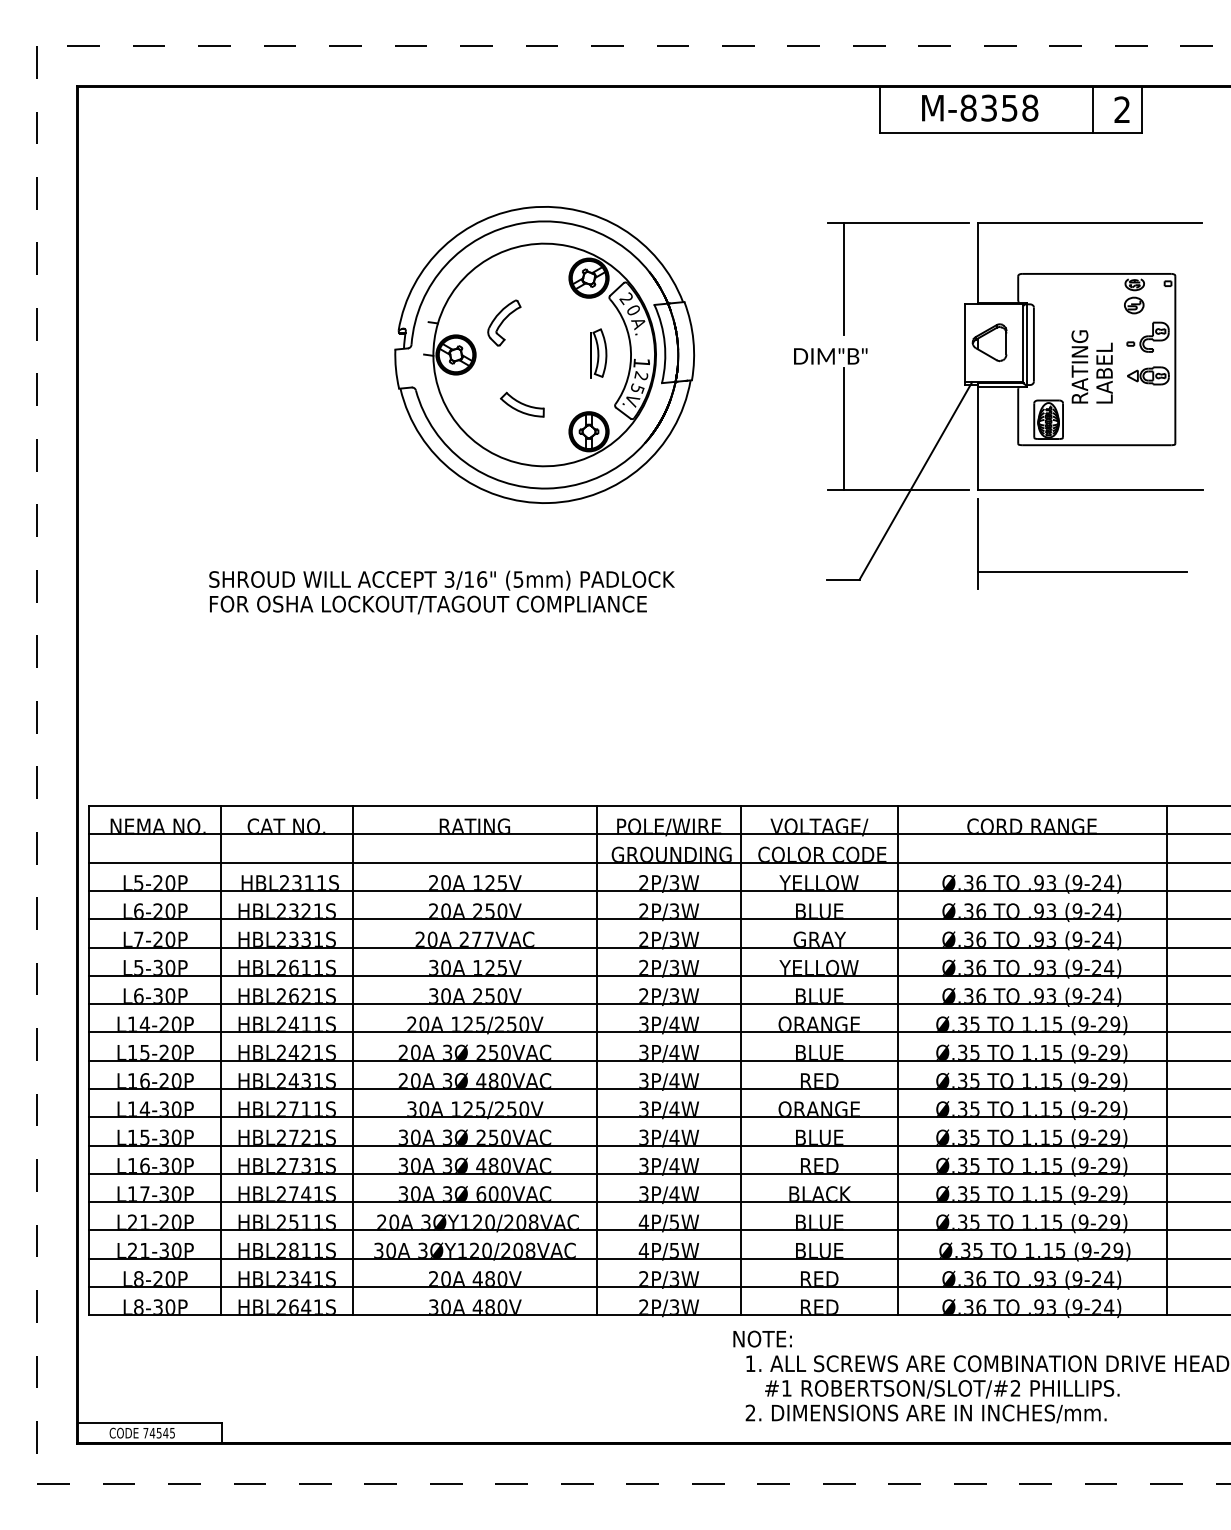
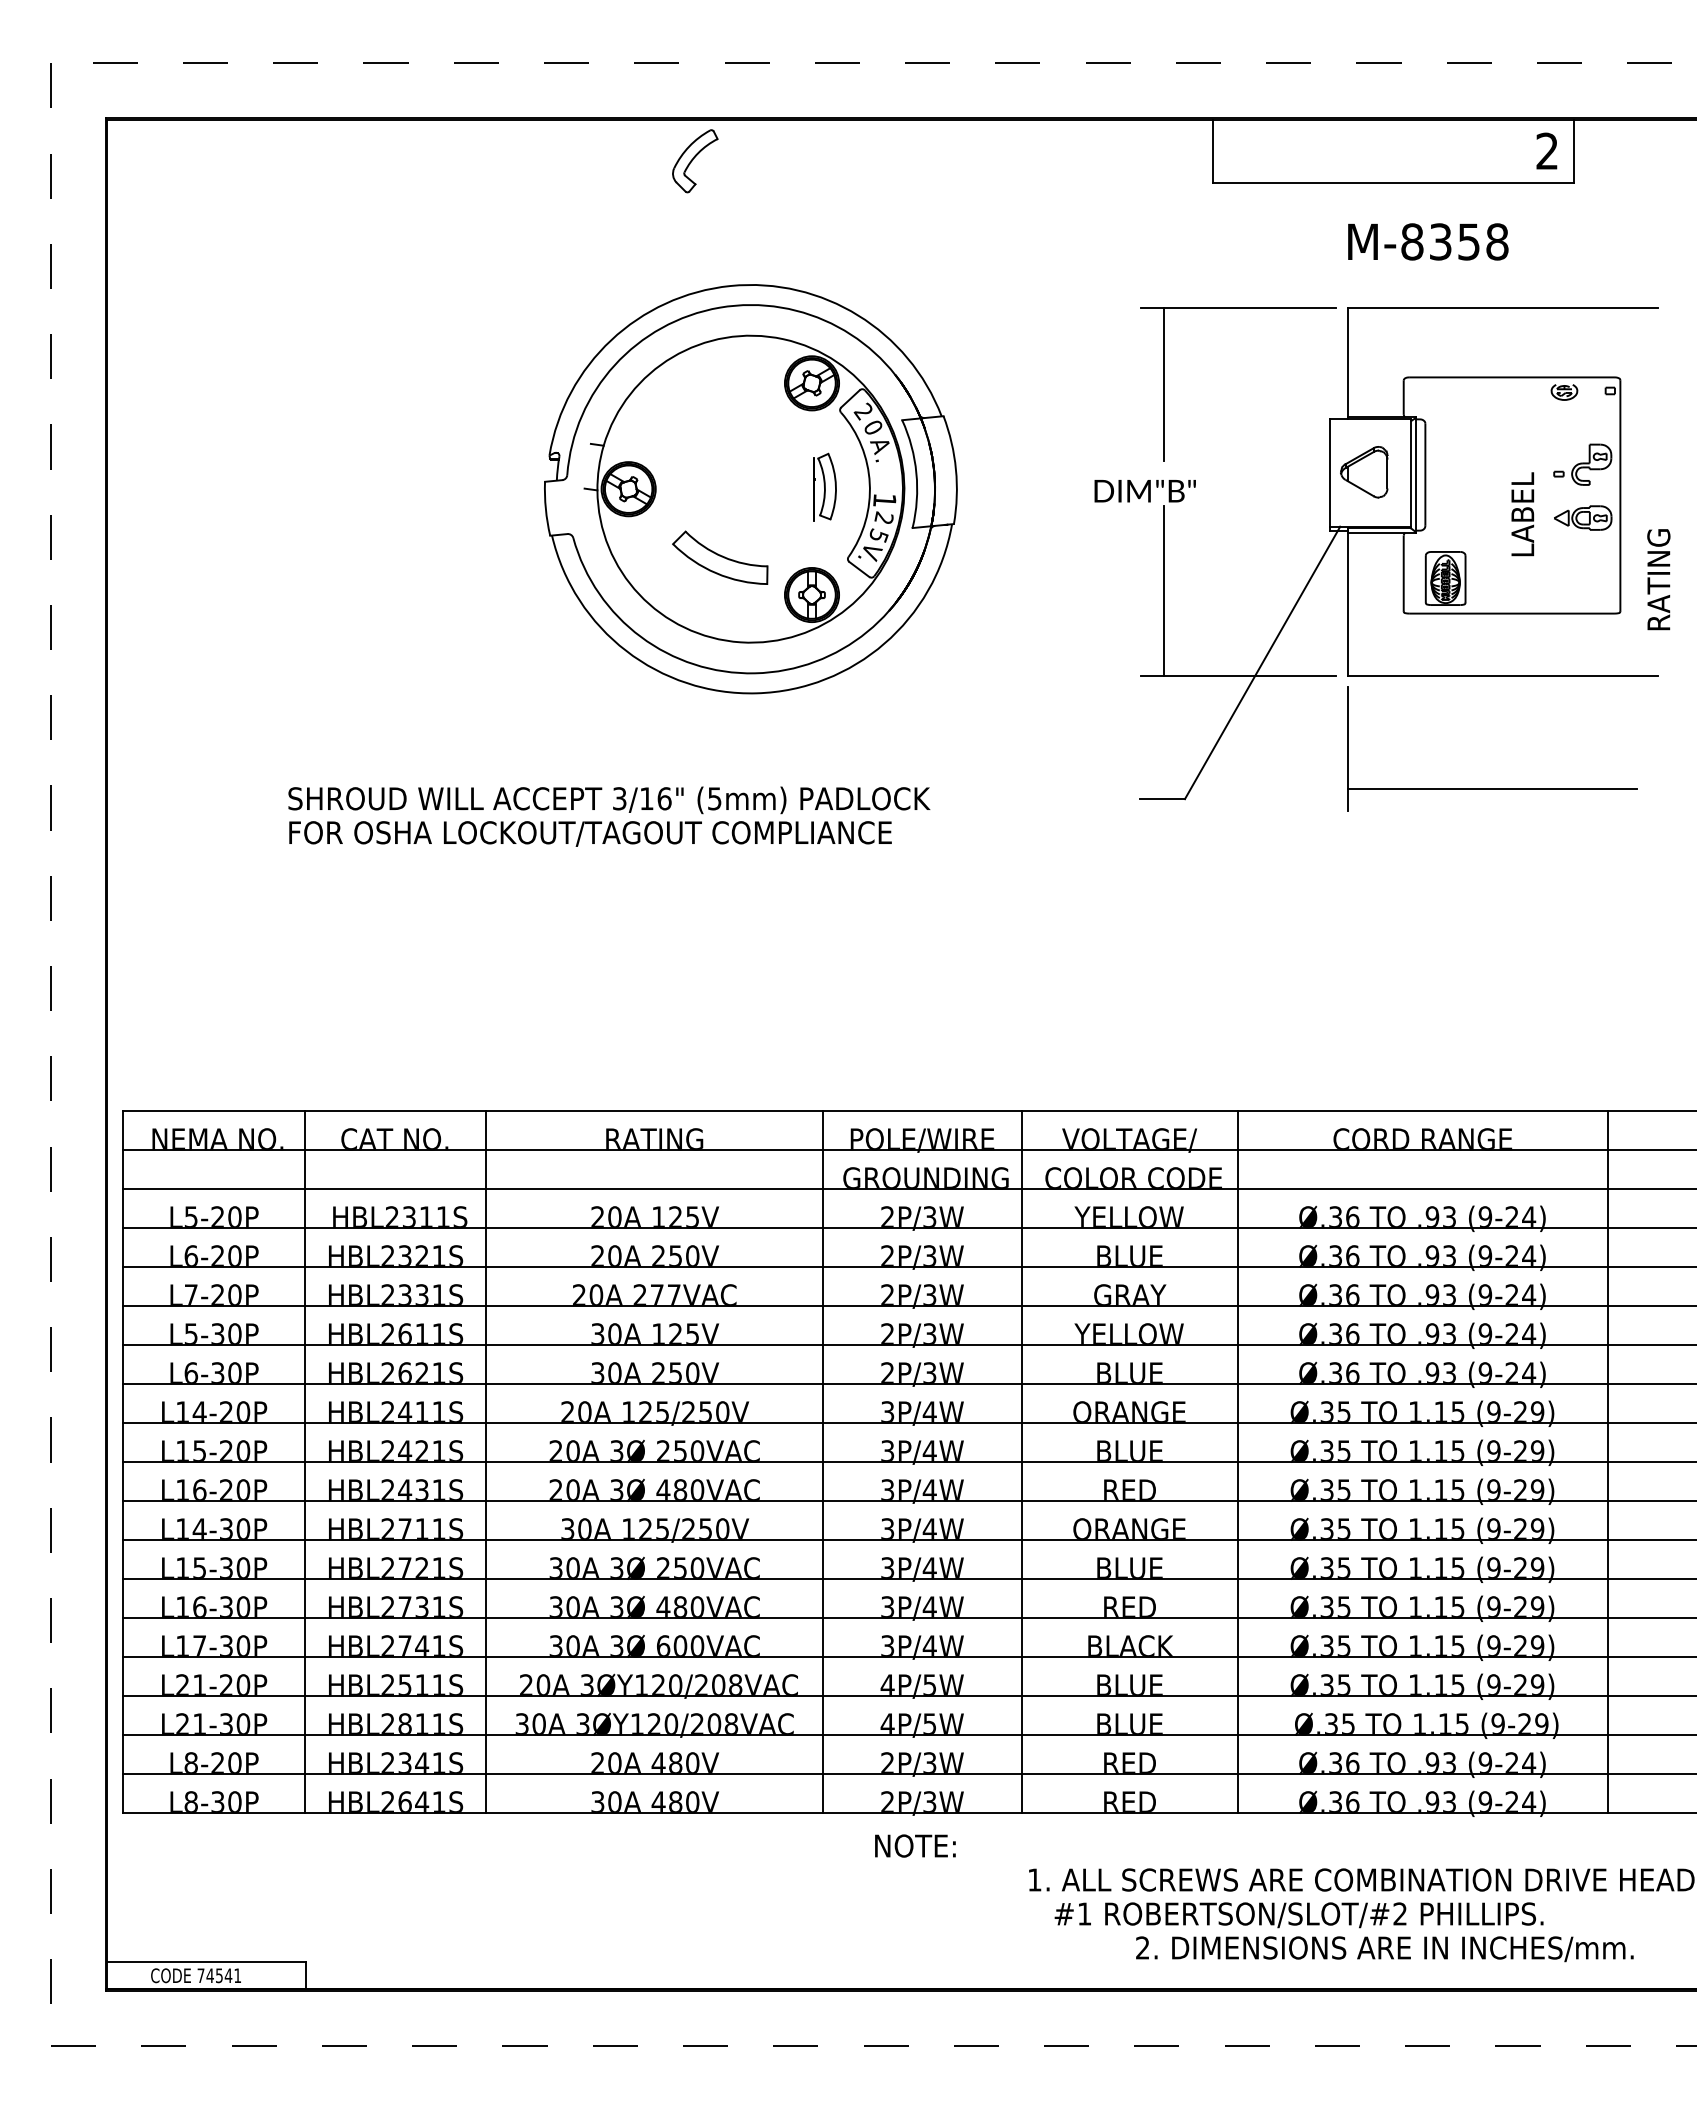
text: (980, 107) -> (1428, 241), moved
line: (1092, 109) -> (1506, 150), removed
part: (1134, 305) -> (1563, 420), removed
part: (504, 323) -> (695, 161), moved
text: (1079, 366) -> (1658, 579), moved
part: (521, 404) -> (719, 557), size x1.6
text: (762, 1338) -> (915, 1845), moved
text: (925, 1414) -> (1384, 1949), moved
text: (172, 1433) -> (237, 1975), 74545 -> 74541

